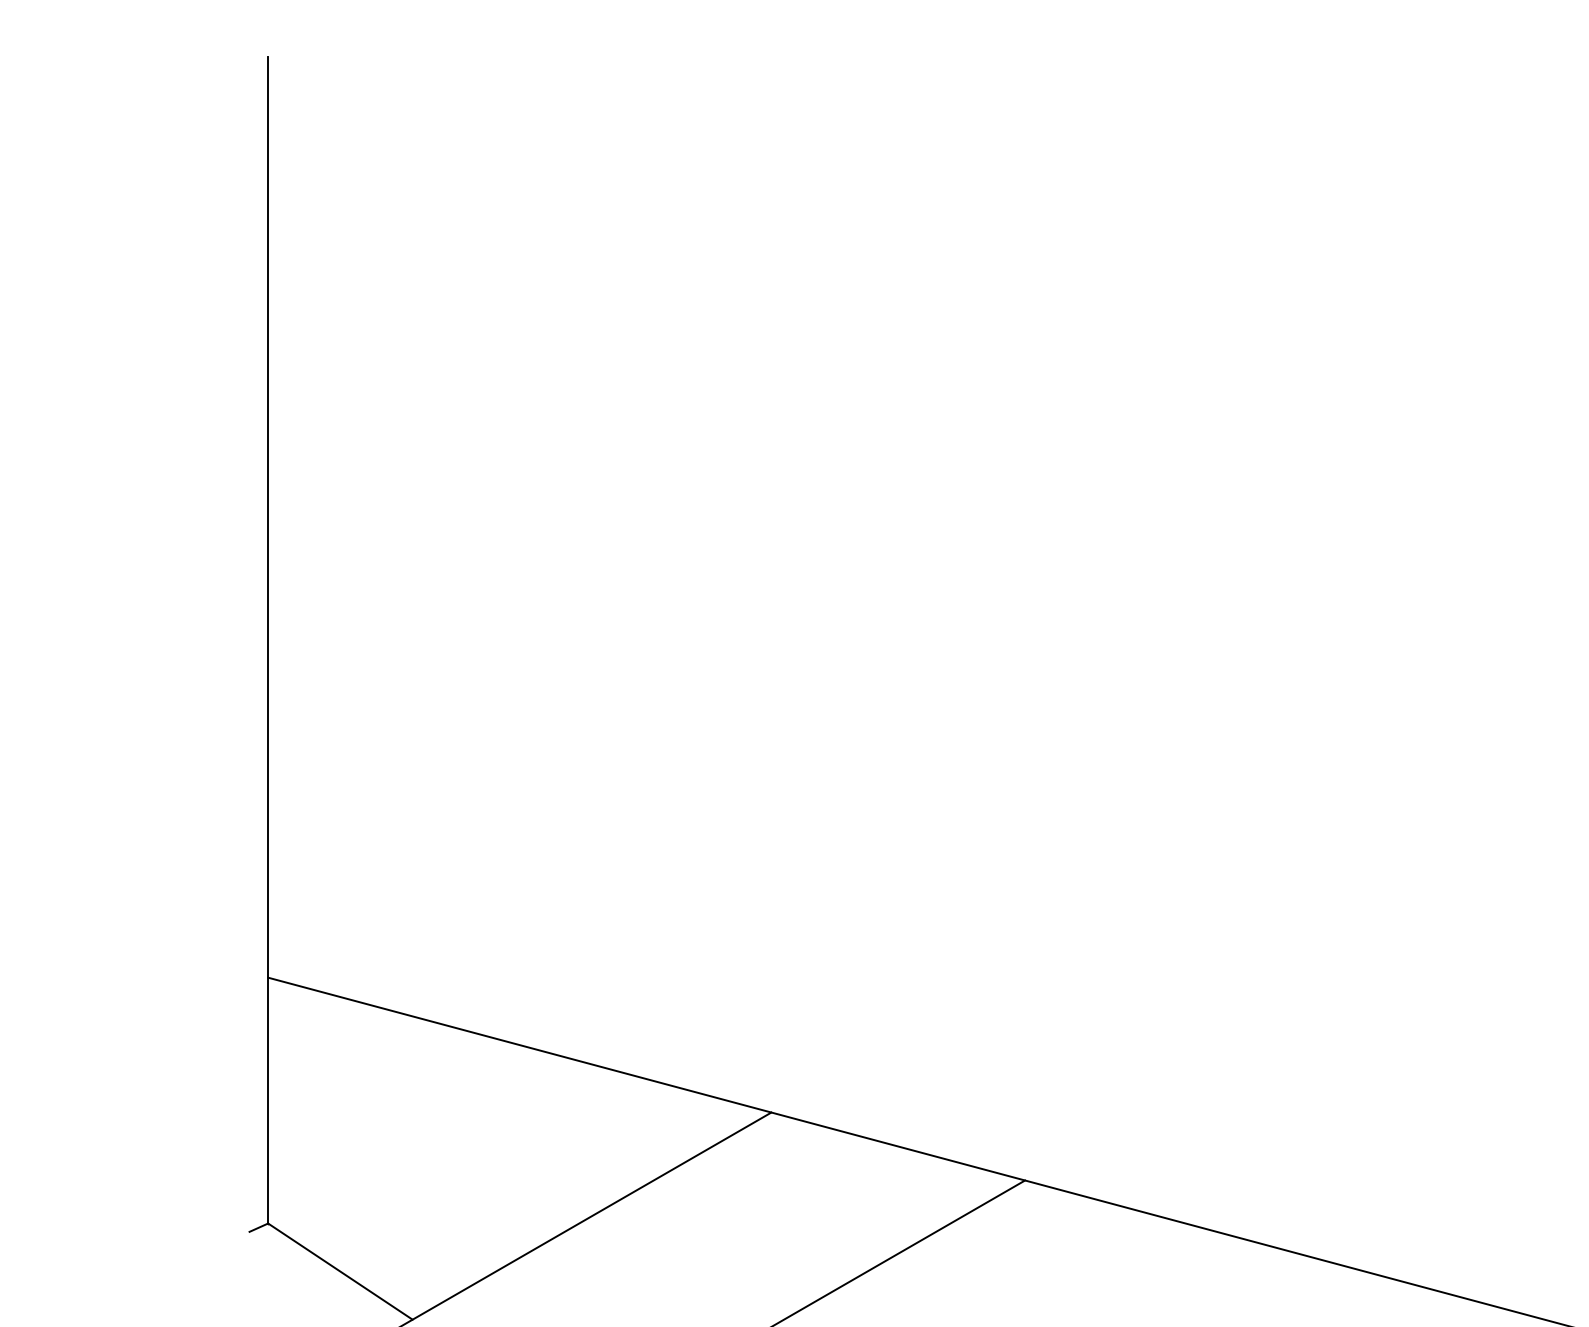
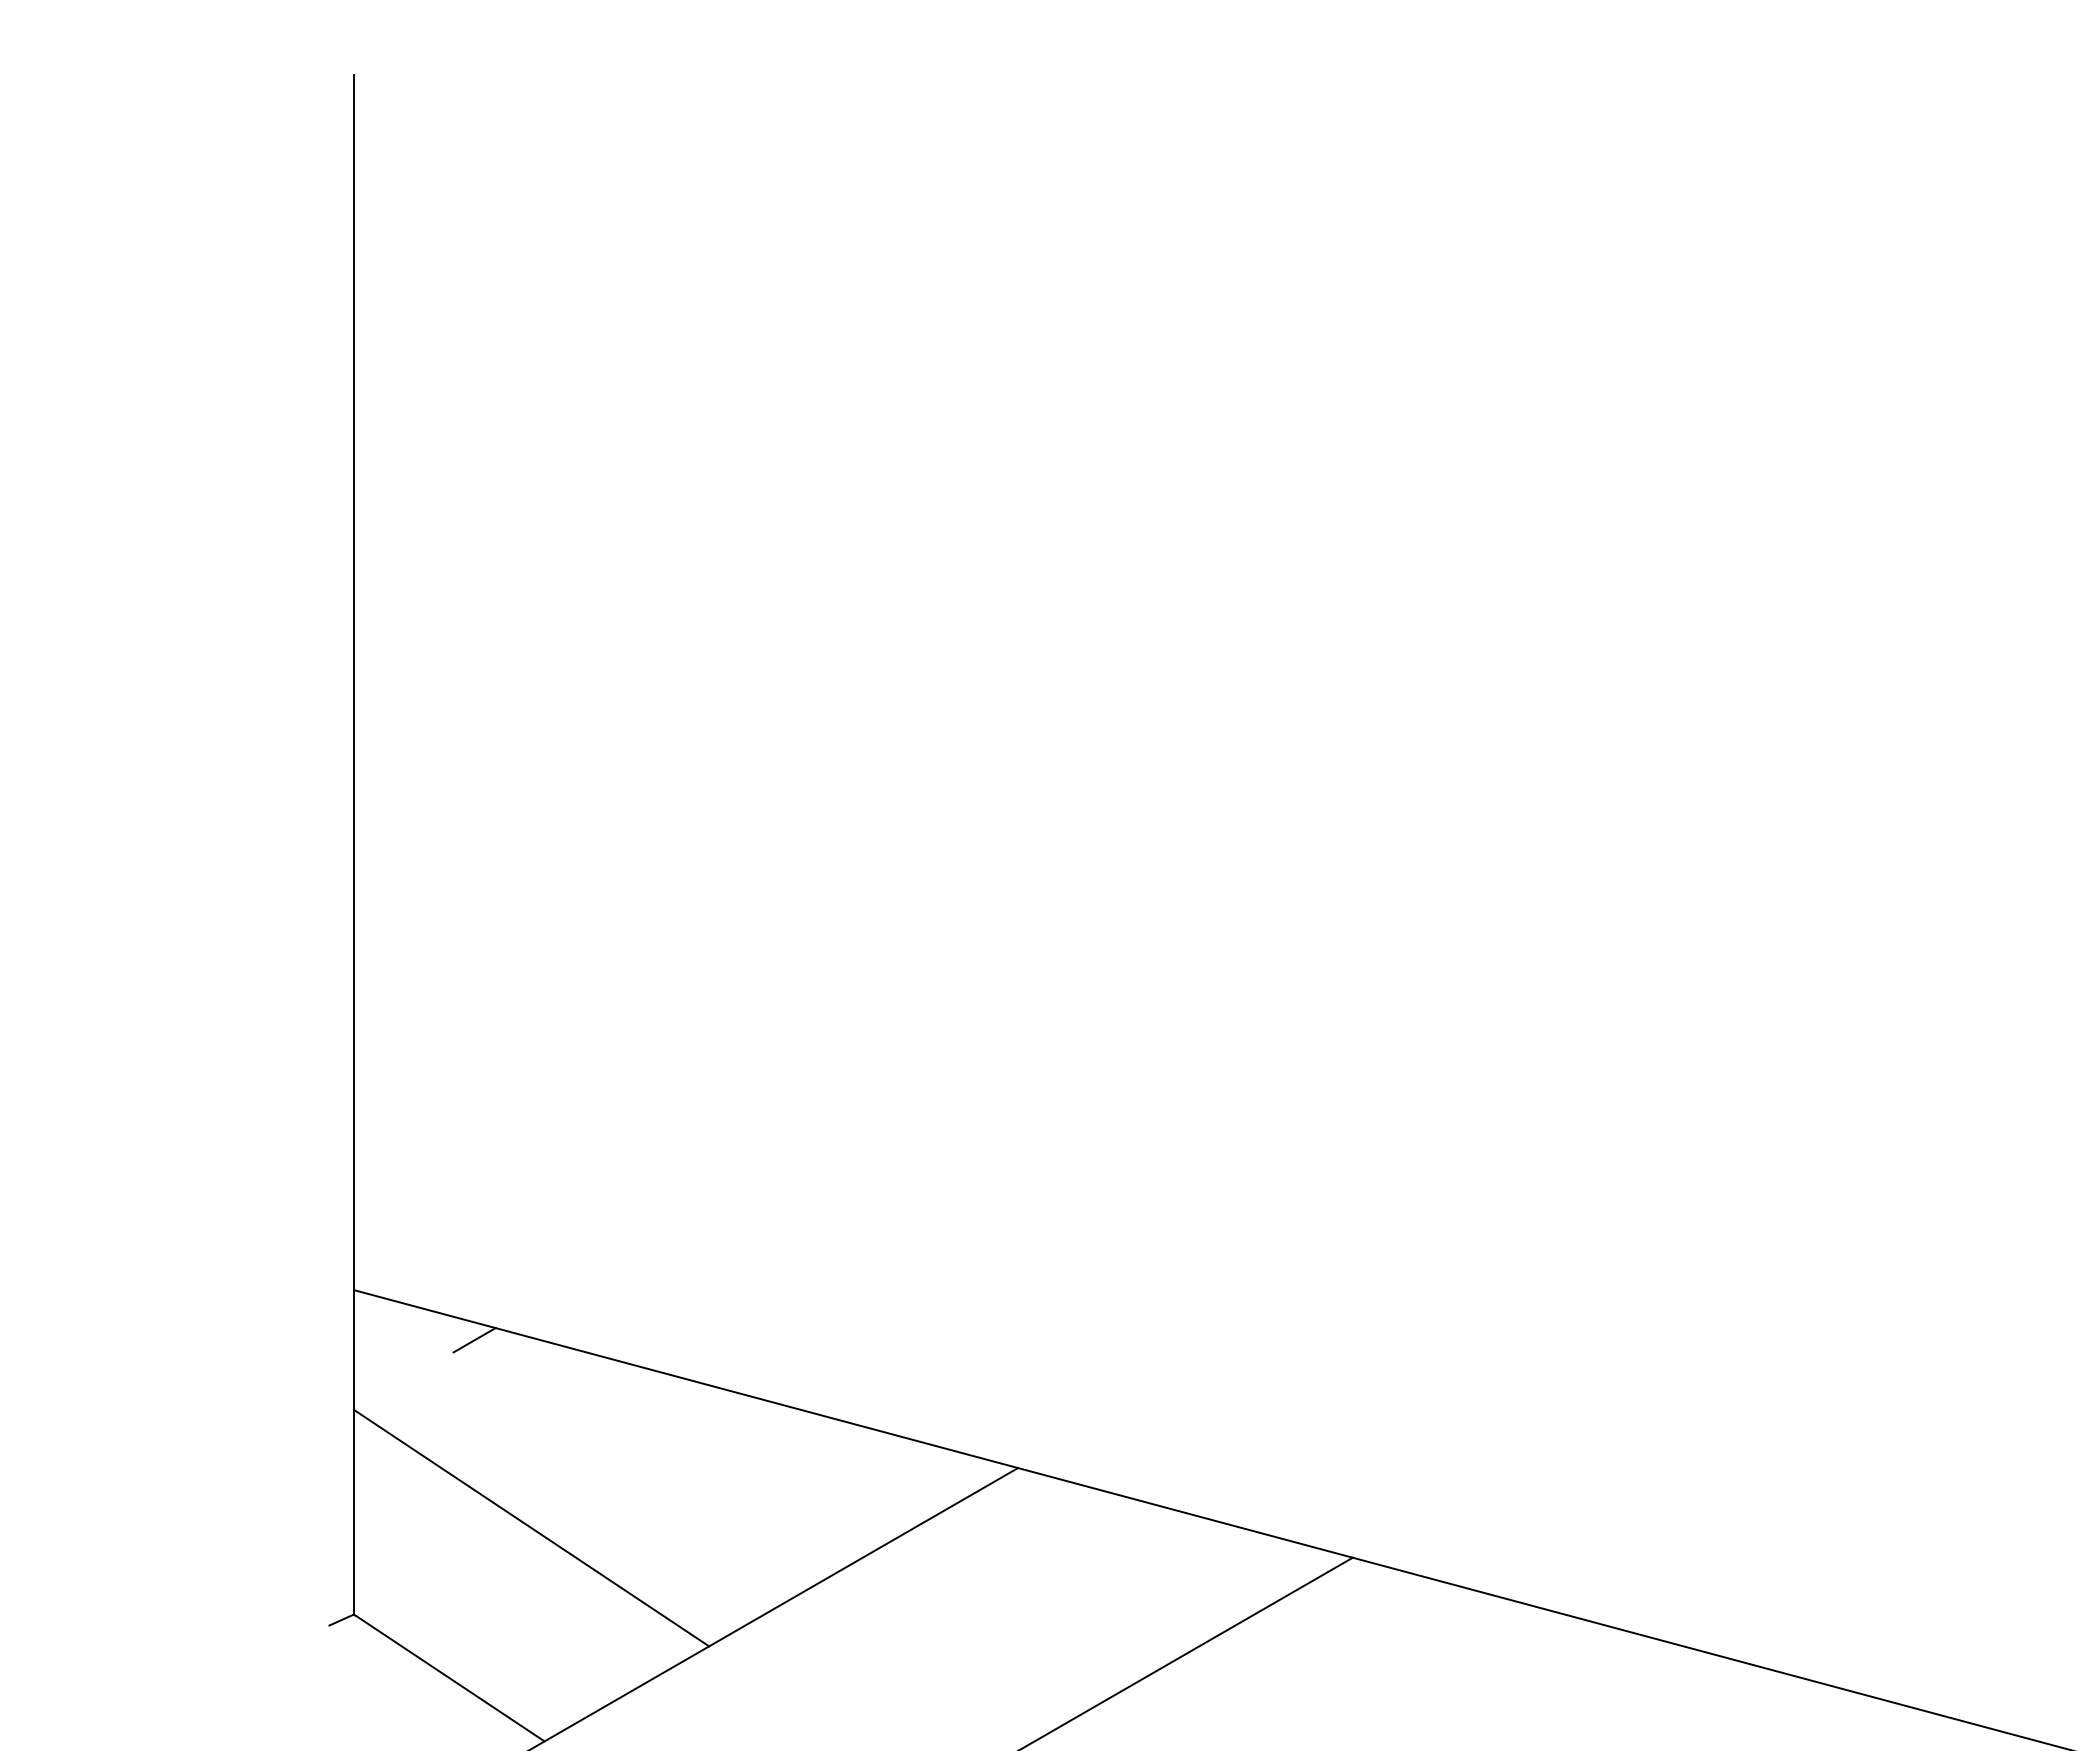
line: (359, 1015) -> (474, 1340), added
line: (402, 1157) -> (531, 1527), added

